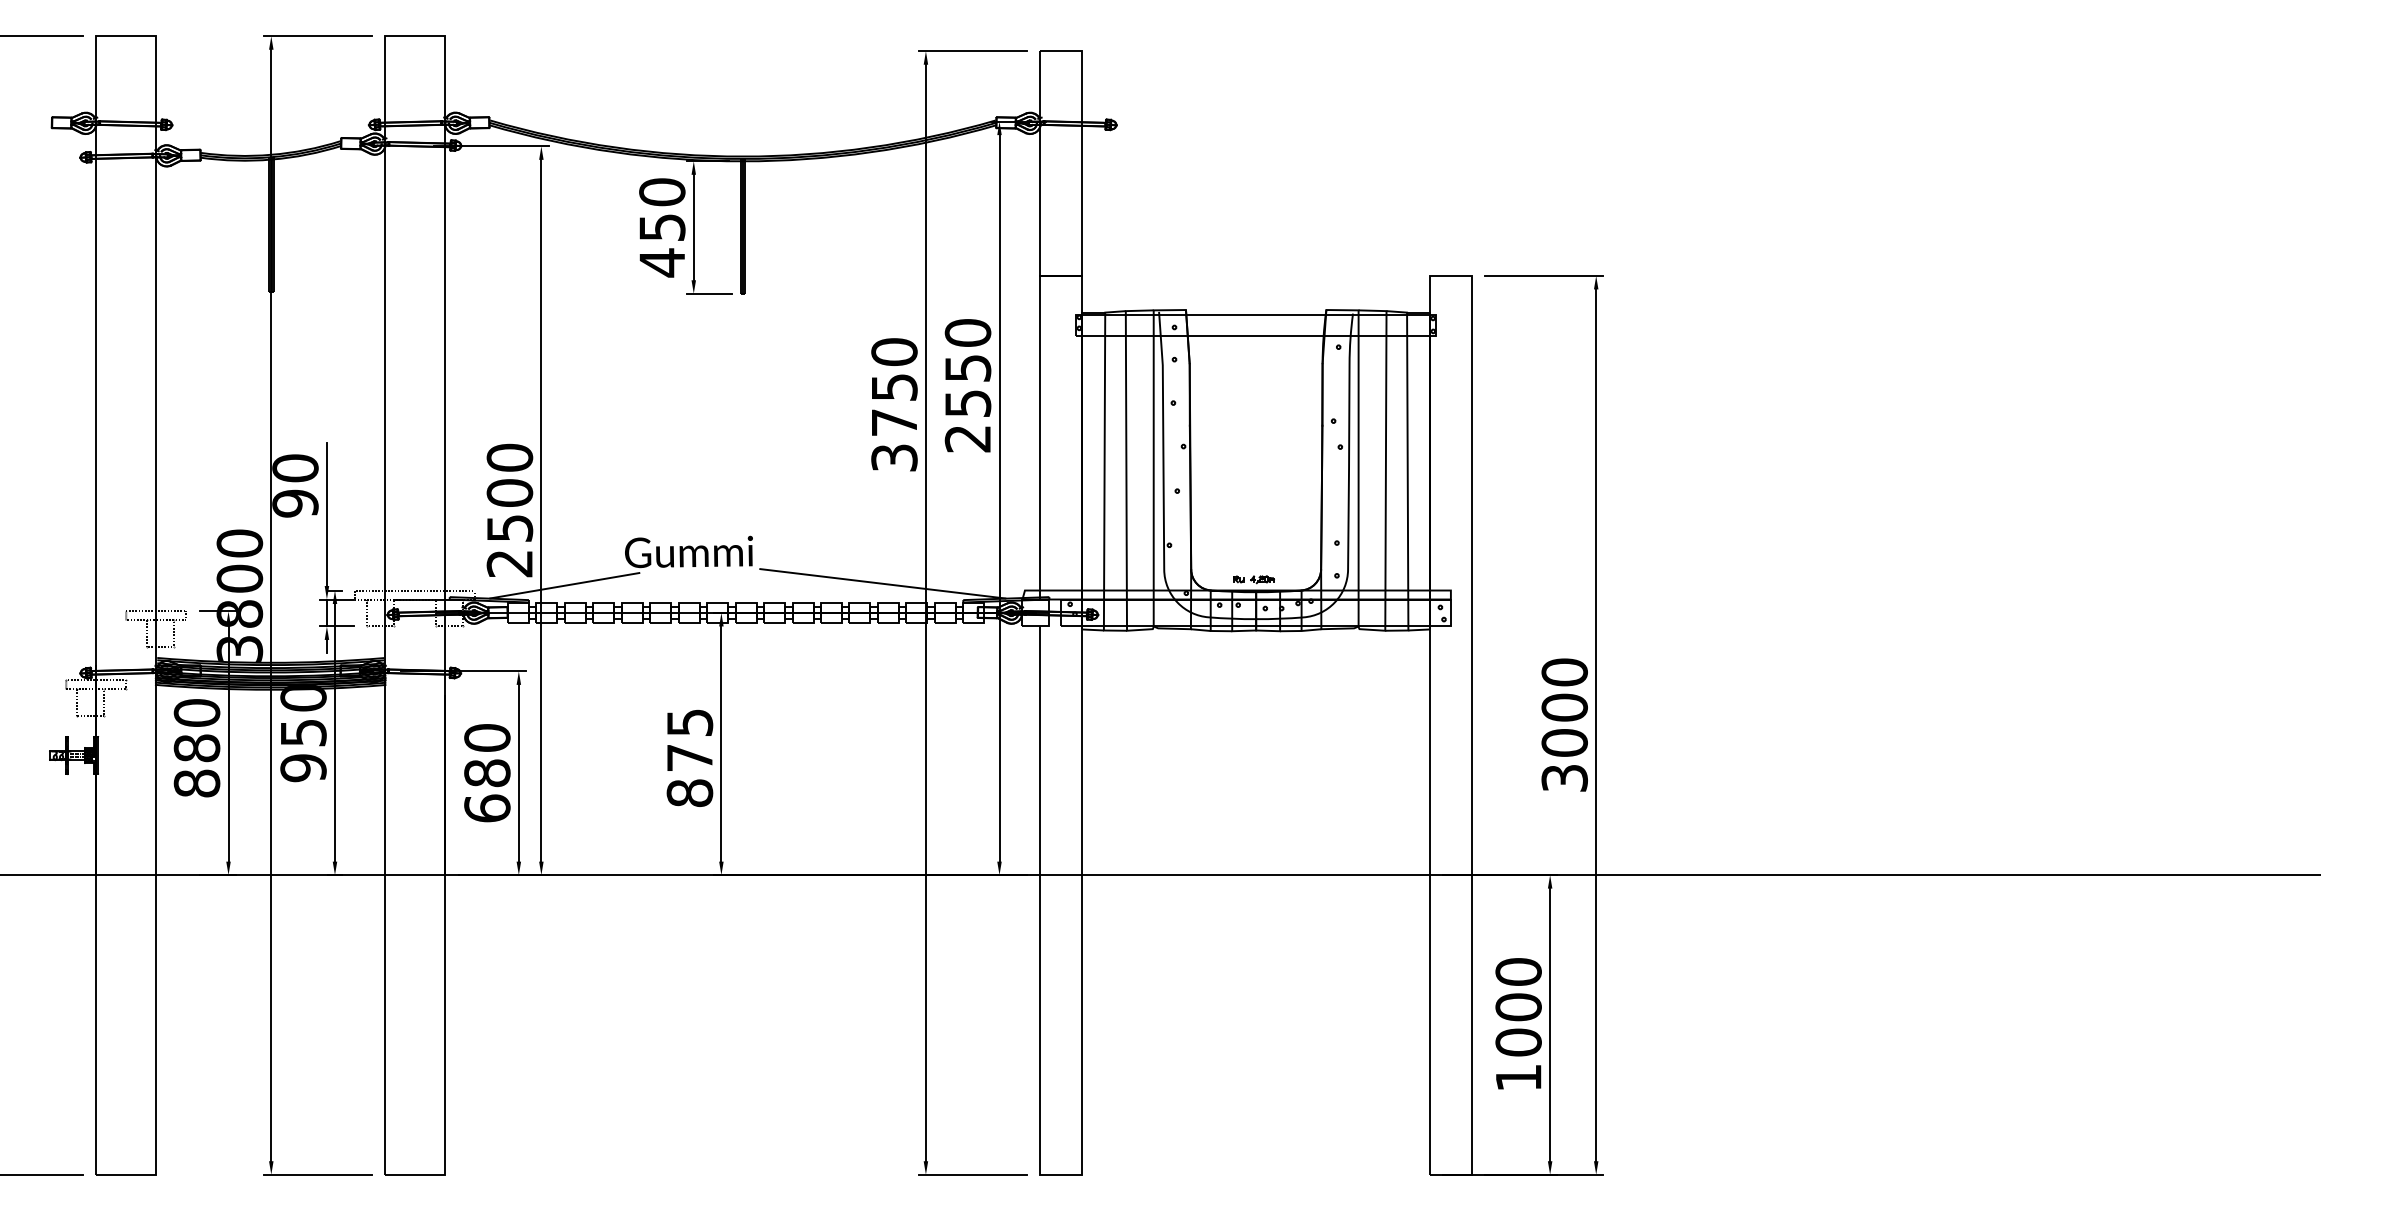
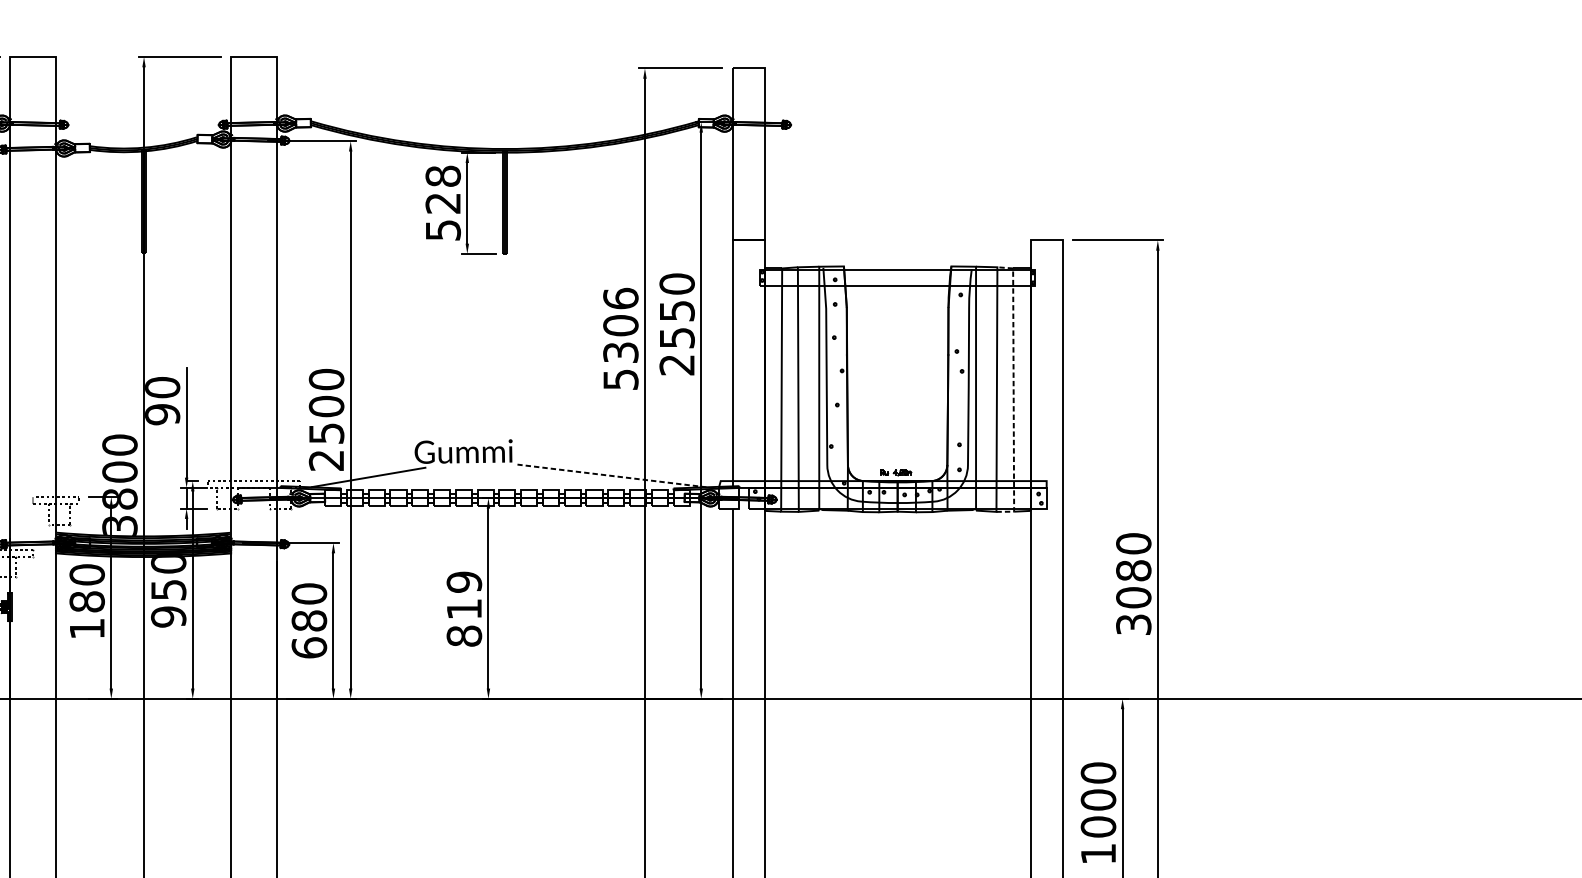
text: (662, 227) -> (443, 203), 450 -> 528
text: (894, 404) -> (620, 338), 3750 -> 5306
line: (1407, 472) -> (1013, 390), solid -> dashed
line: (882, 583) -> (611, 475), solid -> dashed
text: (1564, 707) -> (1133, 570), 3000 -> 3080
text: (689, 739) -> (464, 595), 875 -> 819
text: (196, 783) -> (86, 628), 880 -> 180

